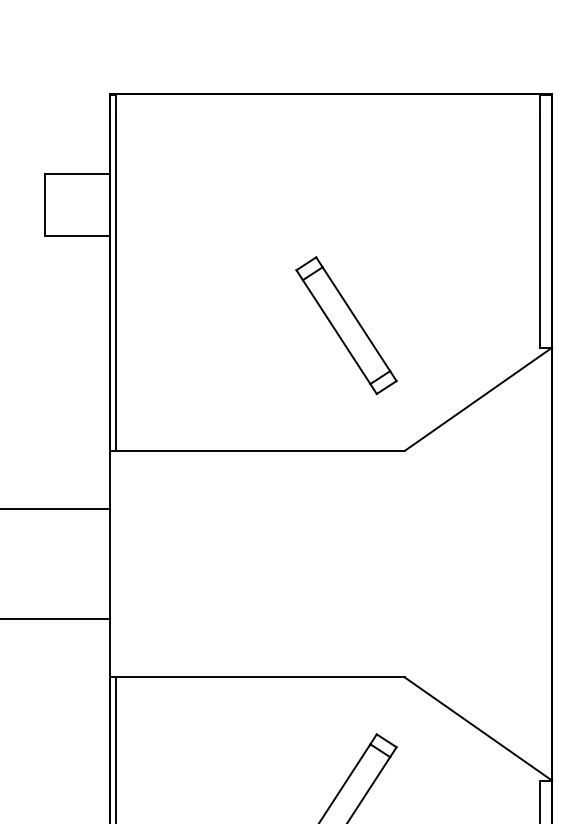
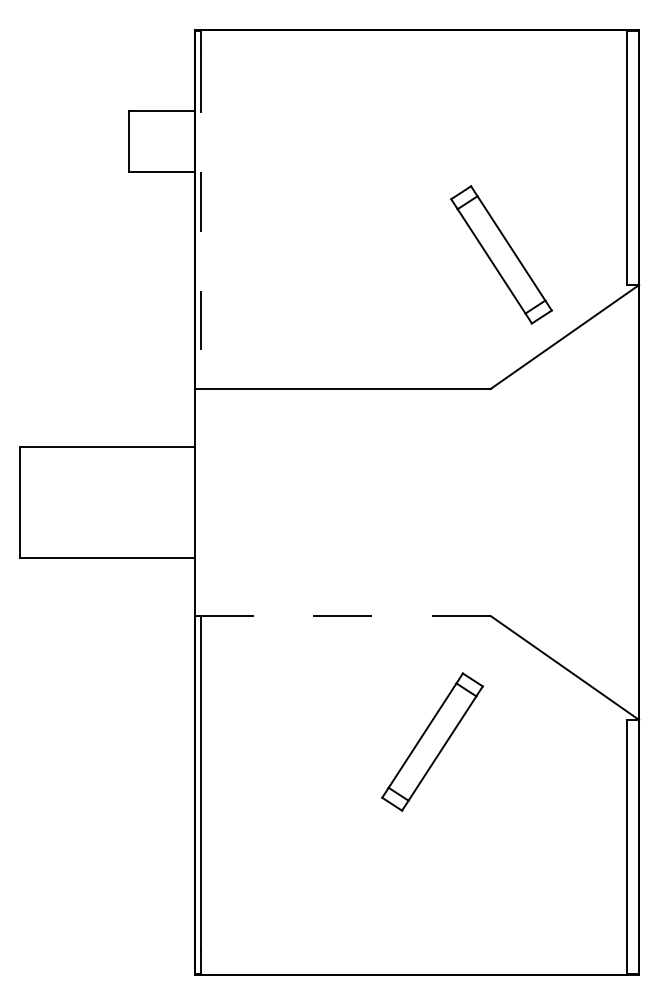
line: (115, 284) -> (200, 221), solid -> dashed
part: (346, 325) -> (501, 254), moved
line: (257, 677) -> (343, 616), solid -> dashed

